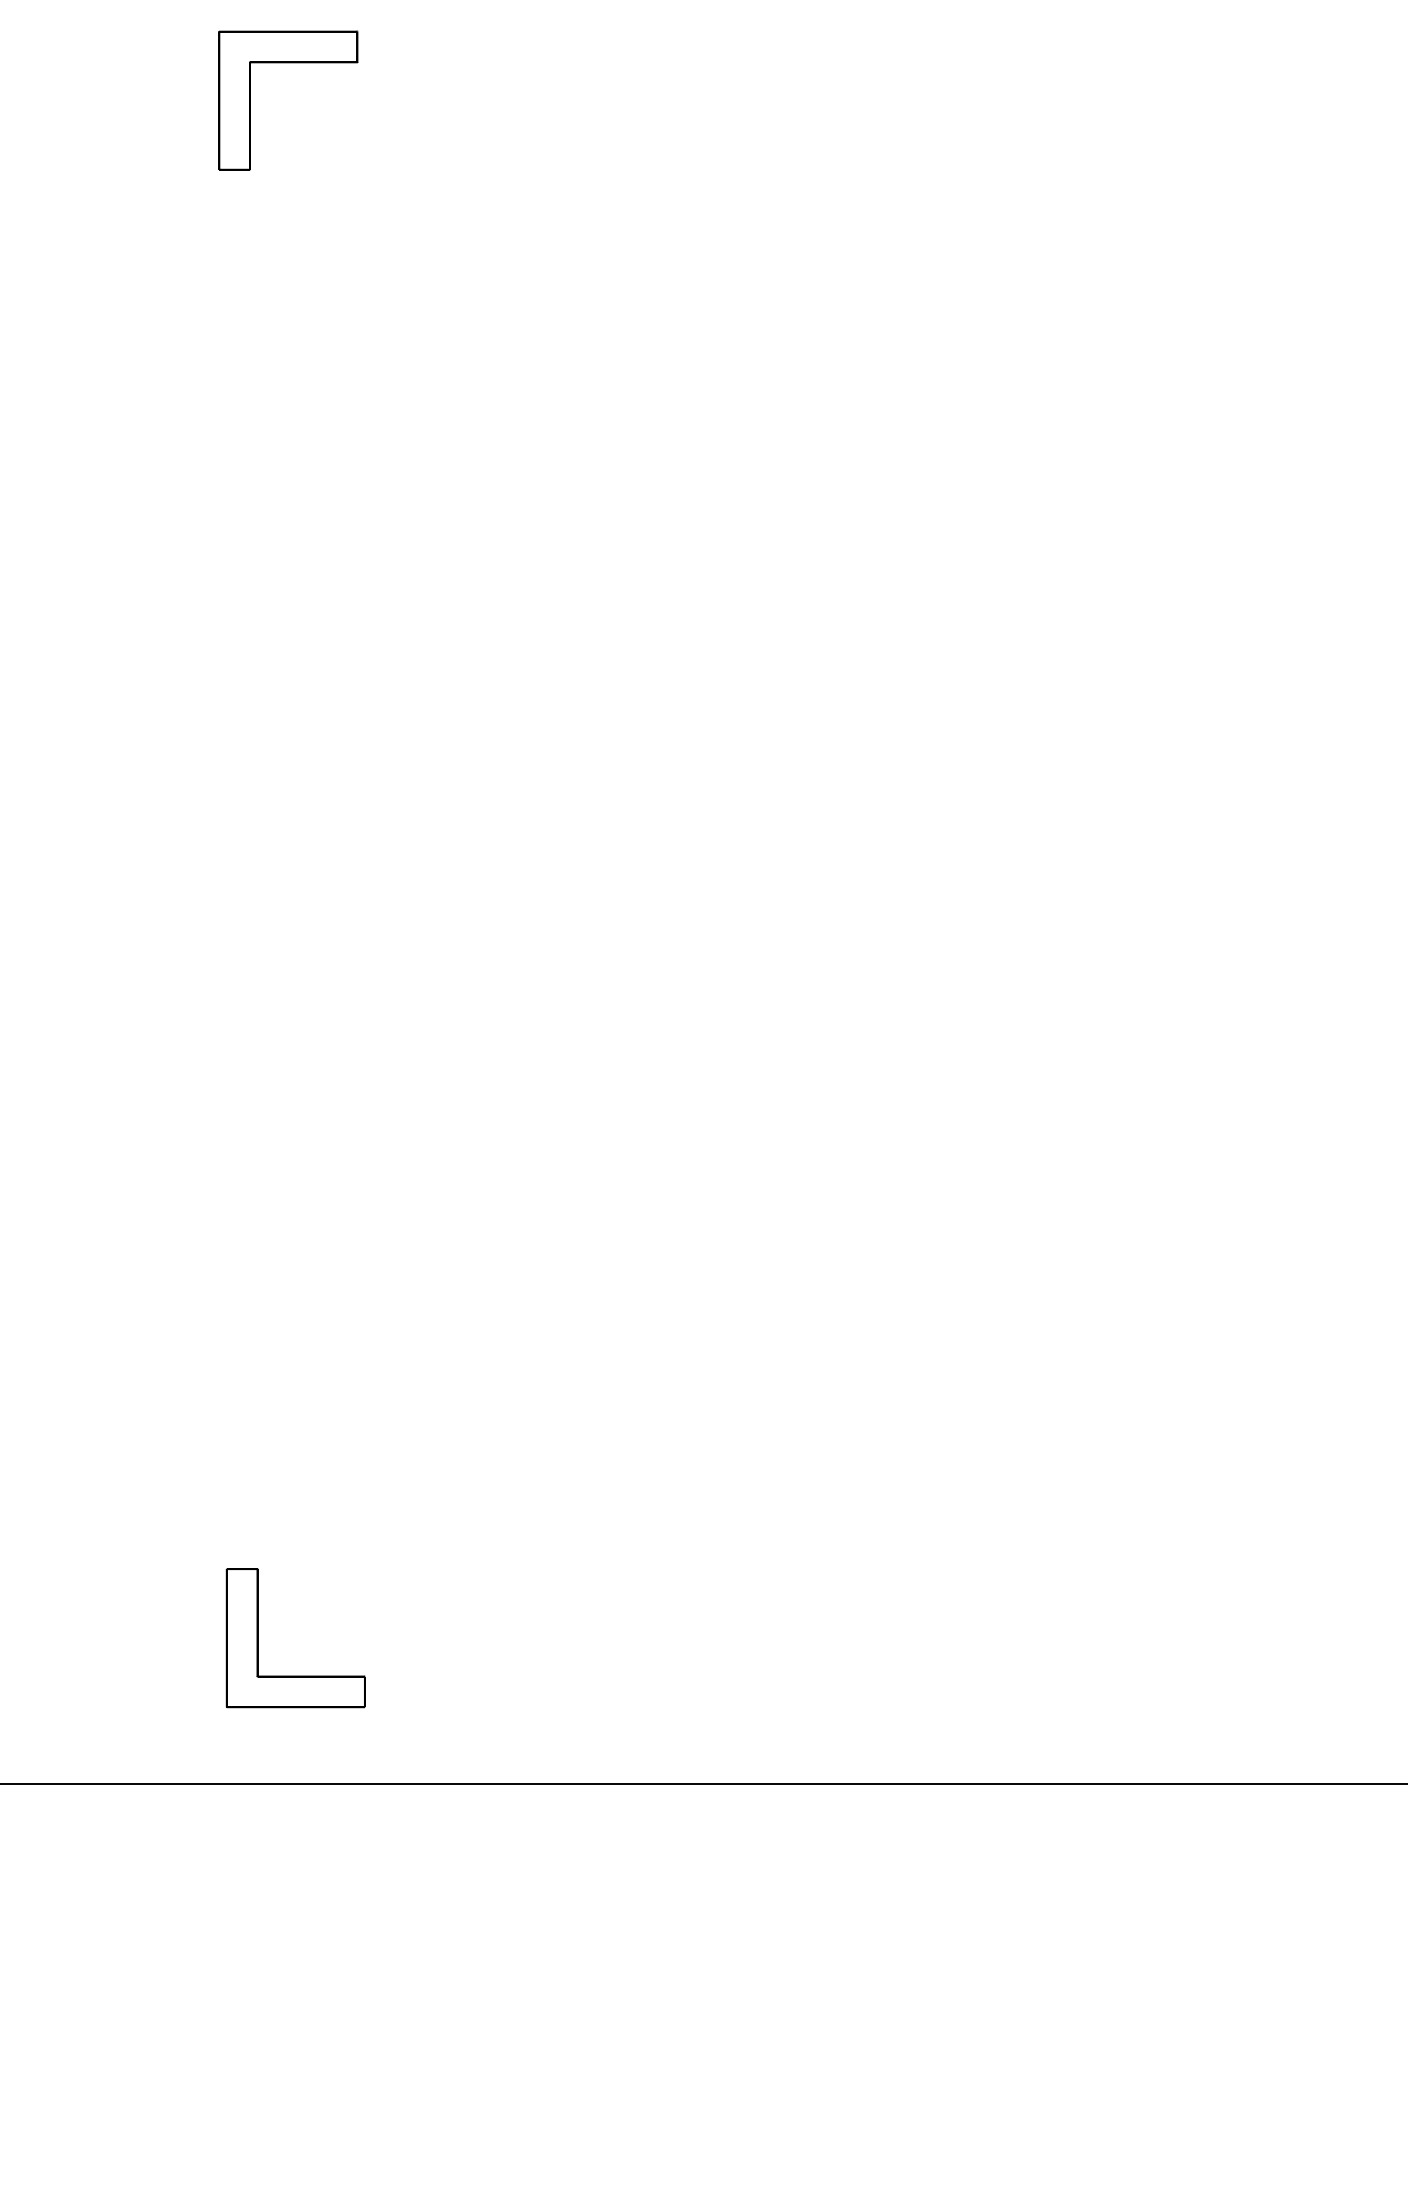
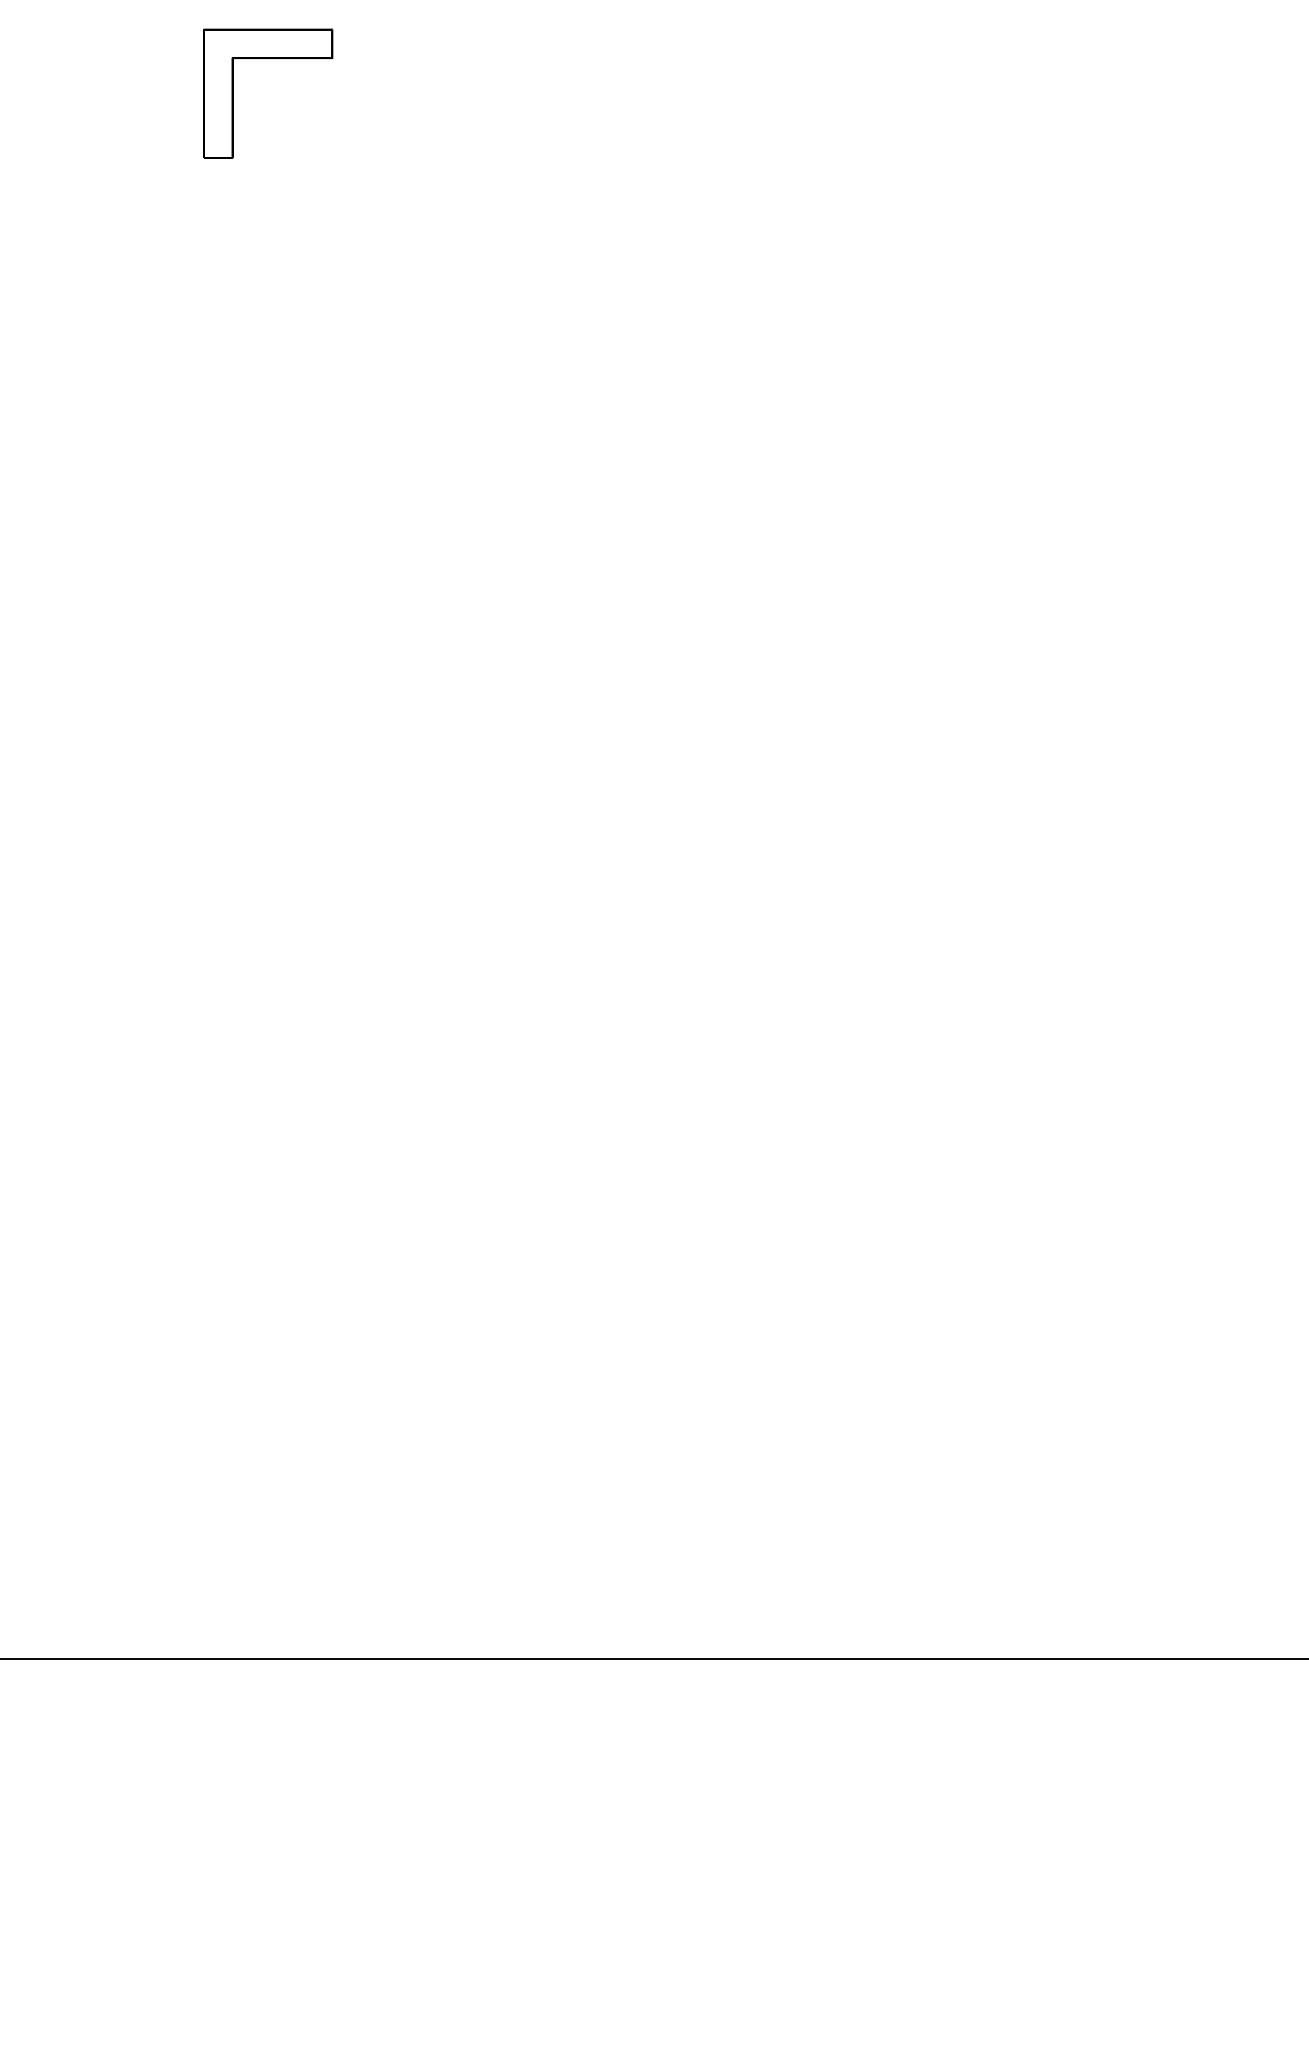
part: (258, 1638) -> (240, 1523), removed

